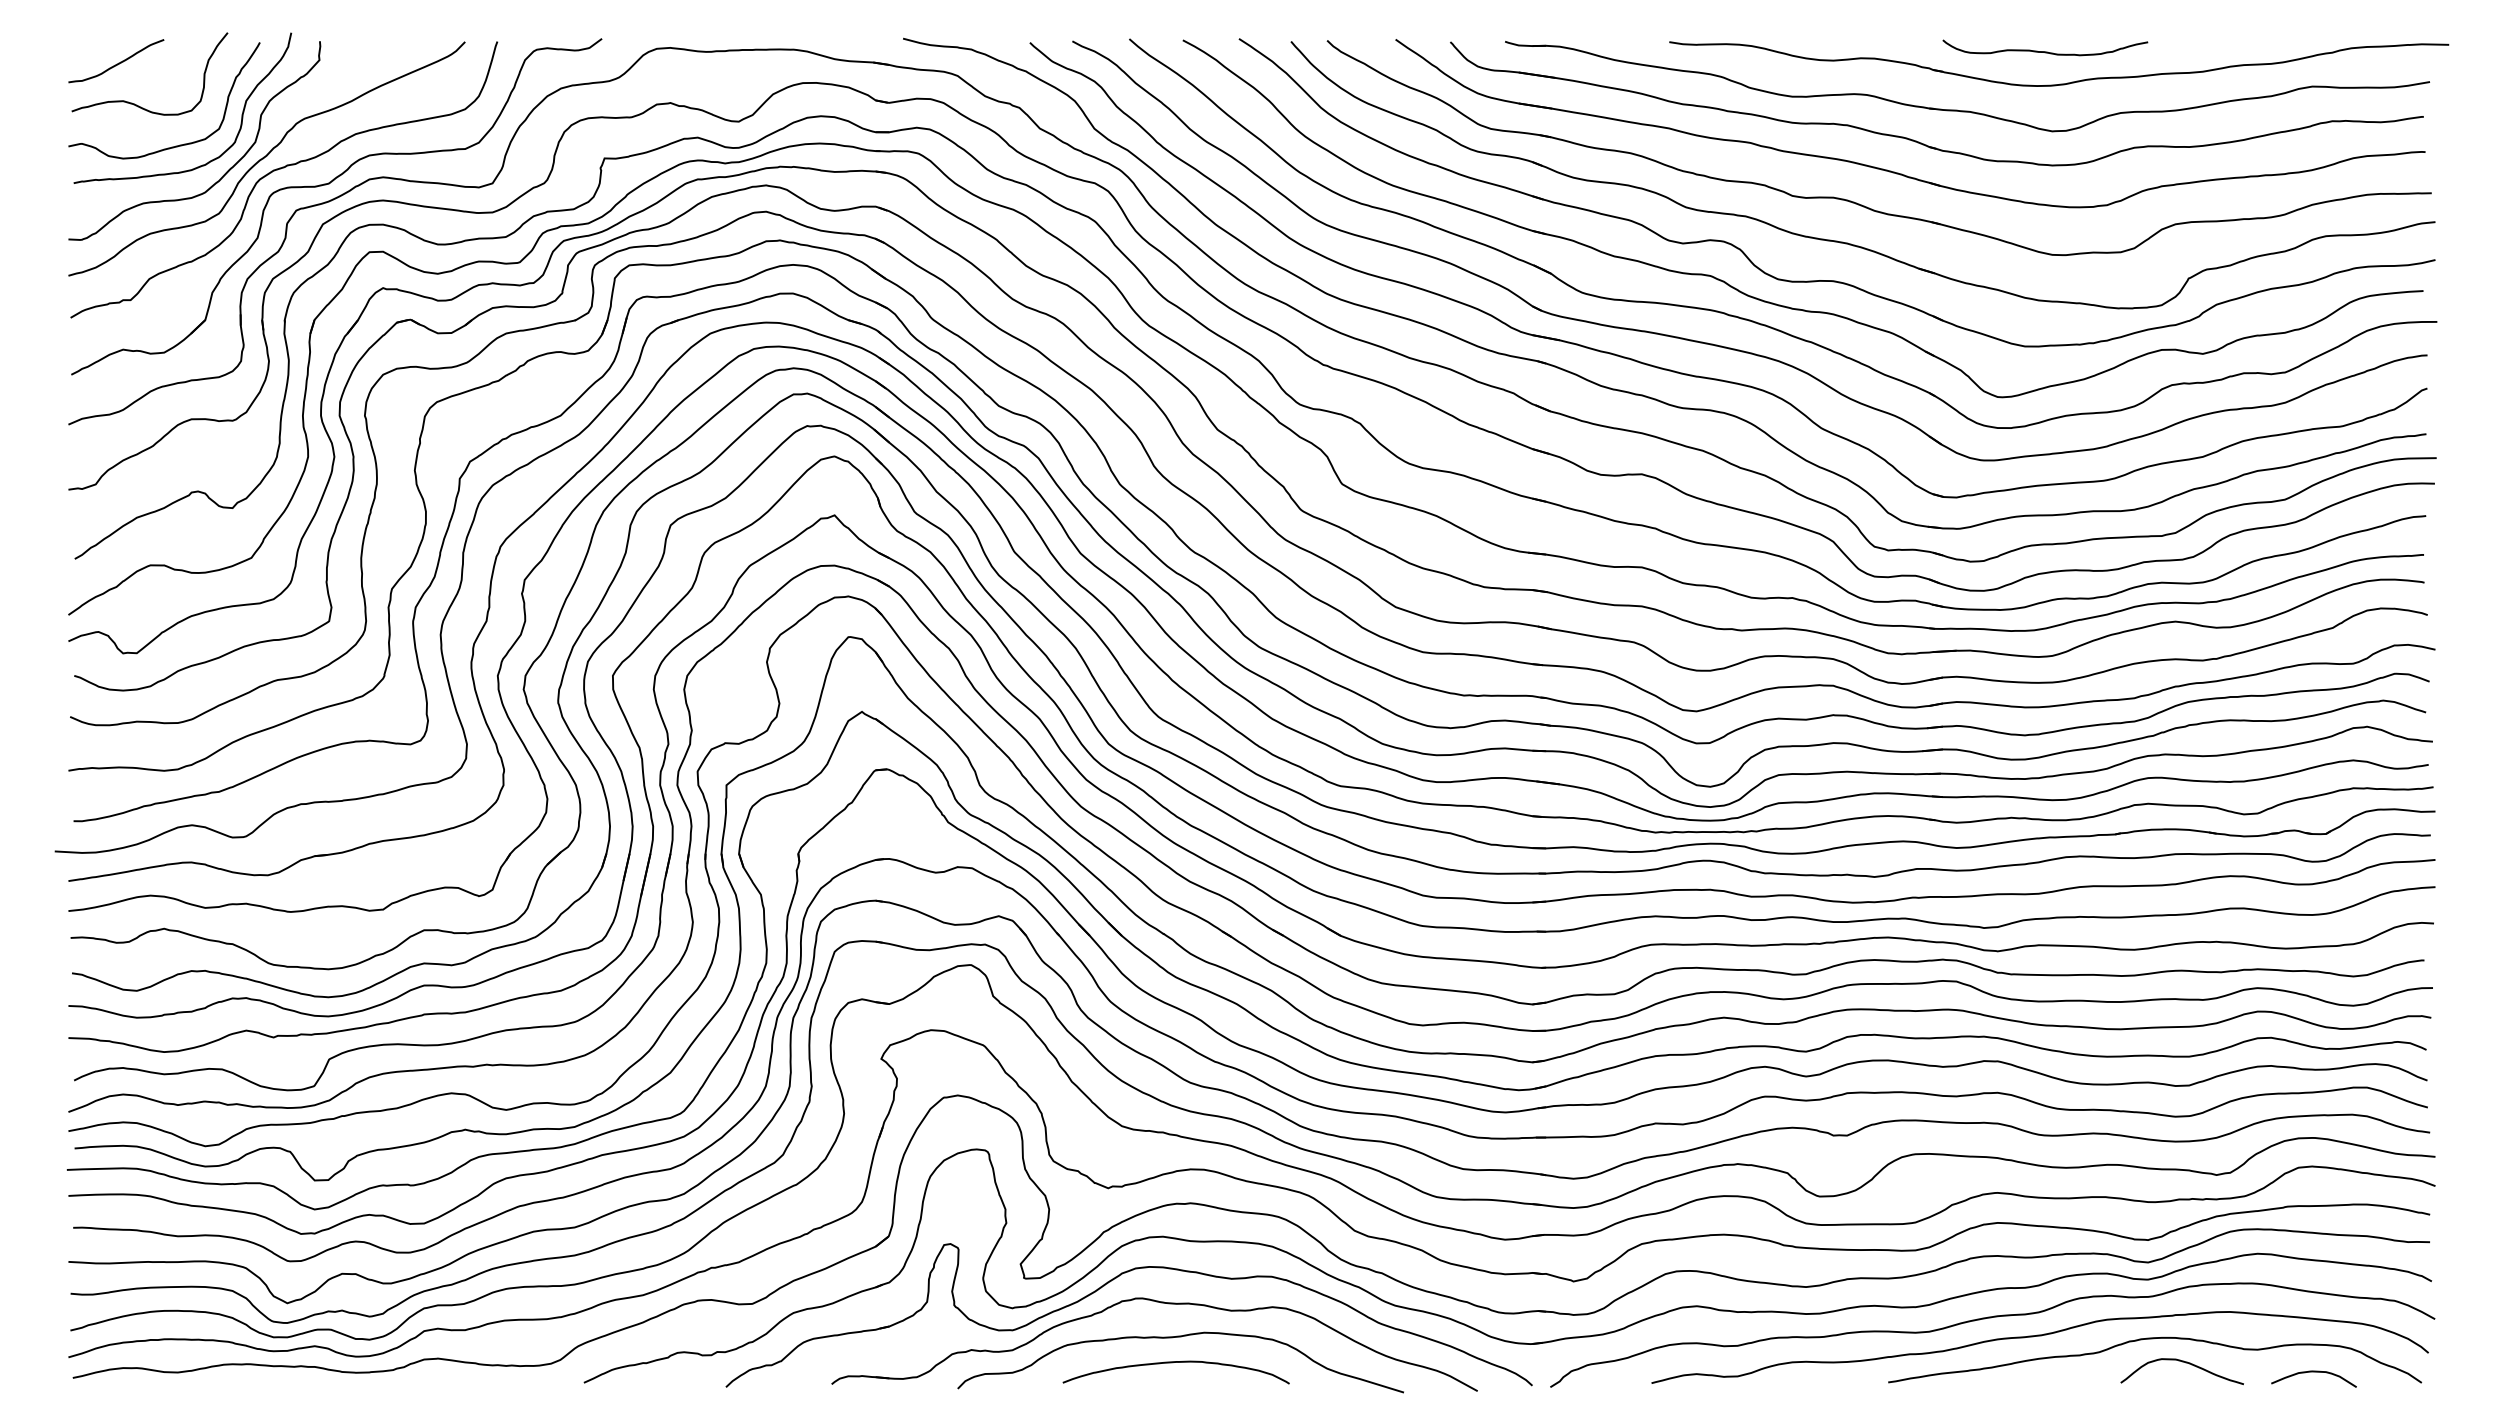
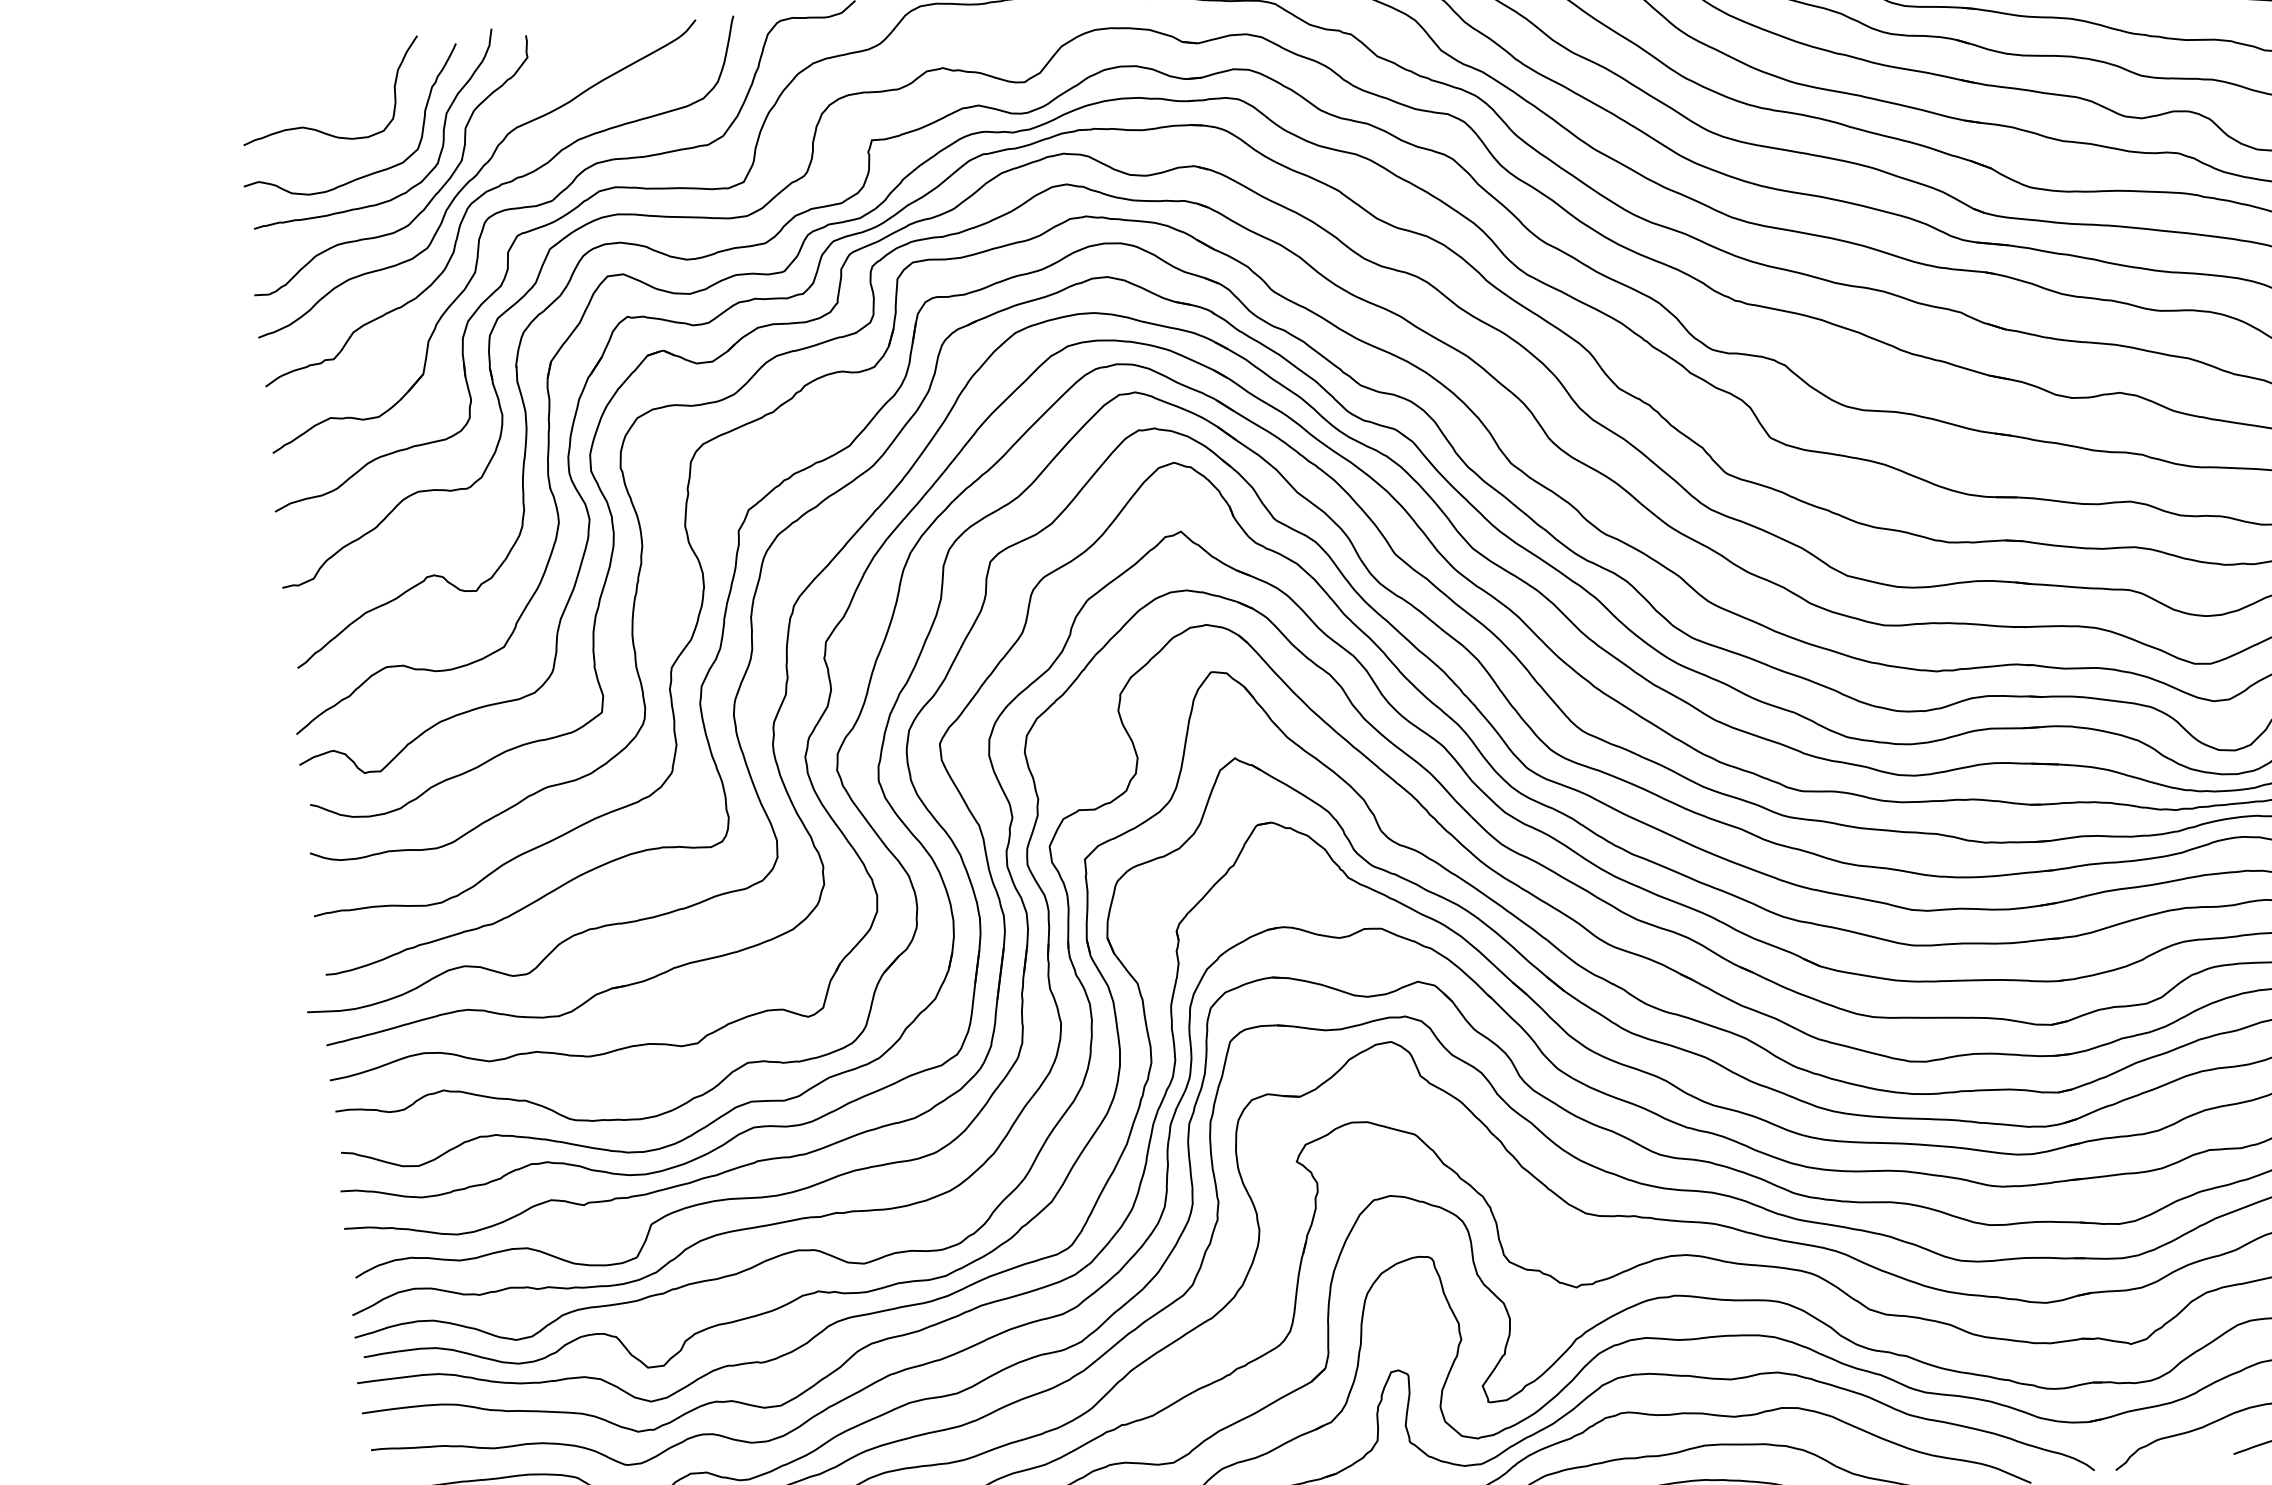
curve: (118, 62) -> (292, 82), removed

